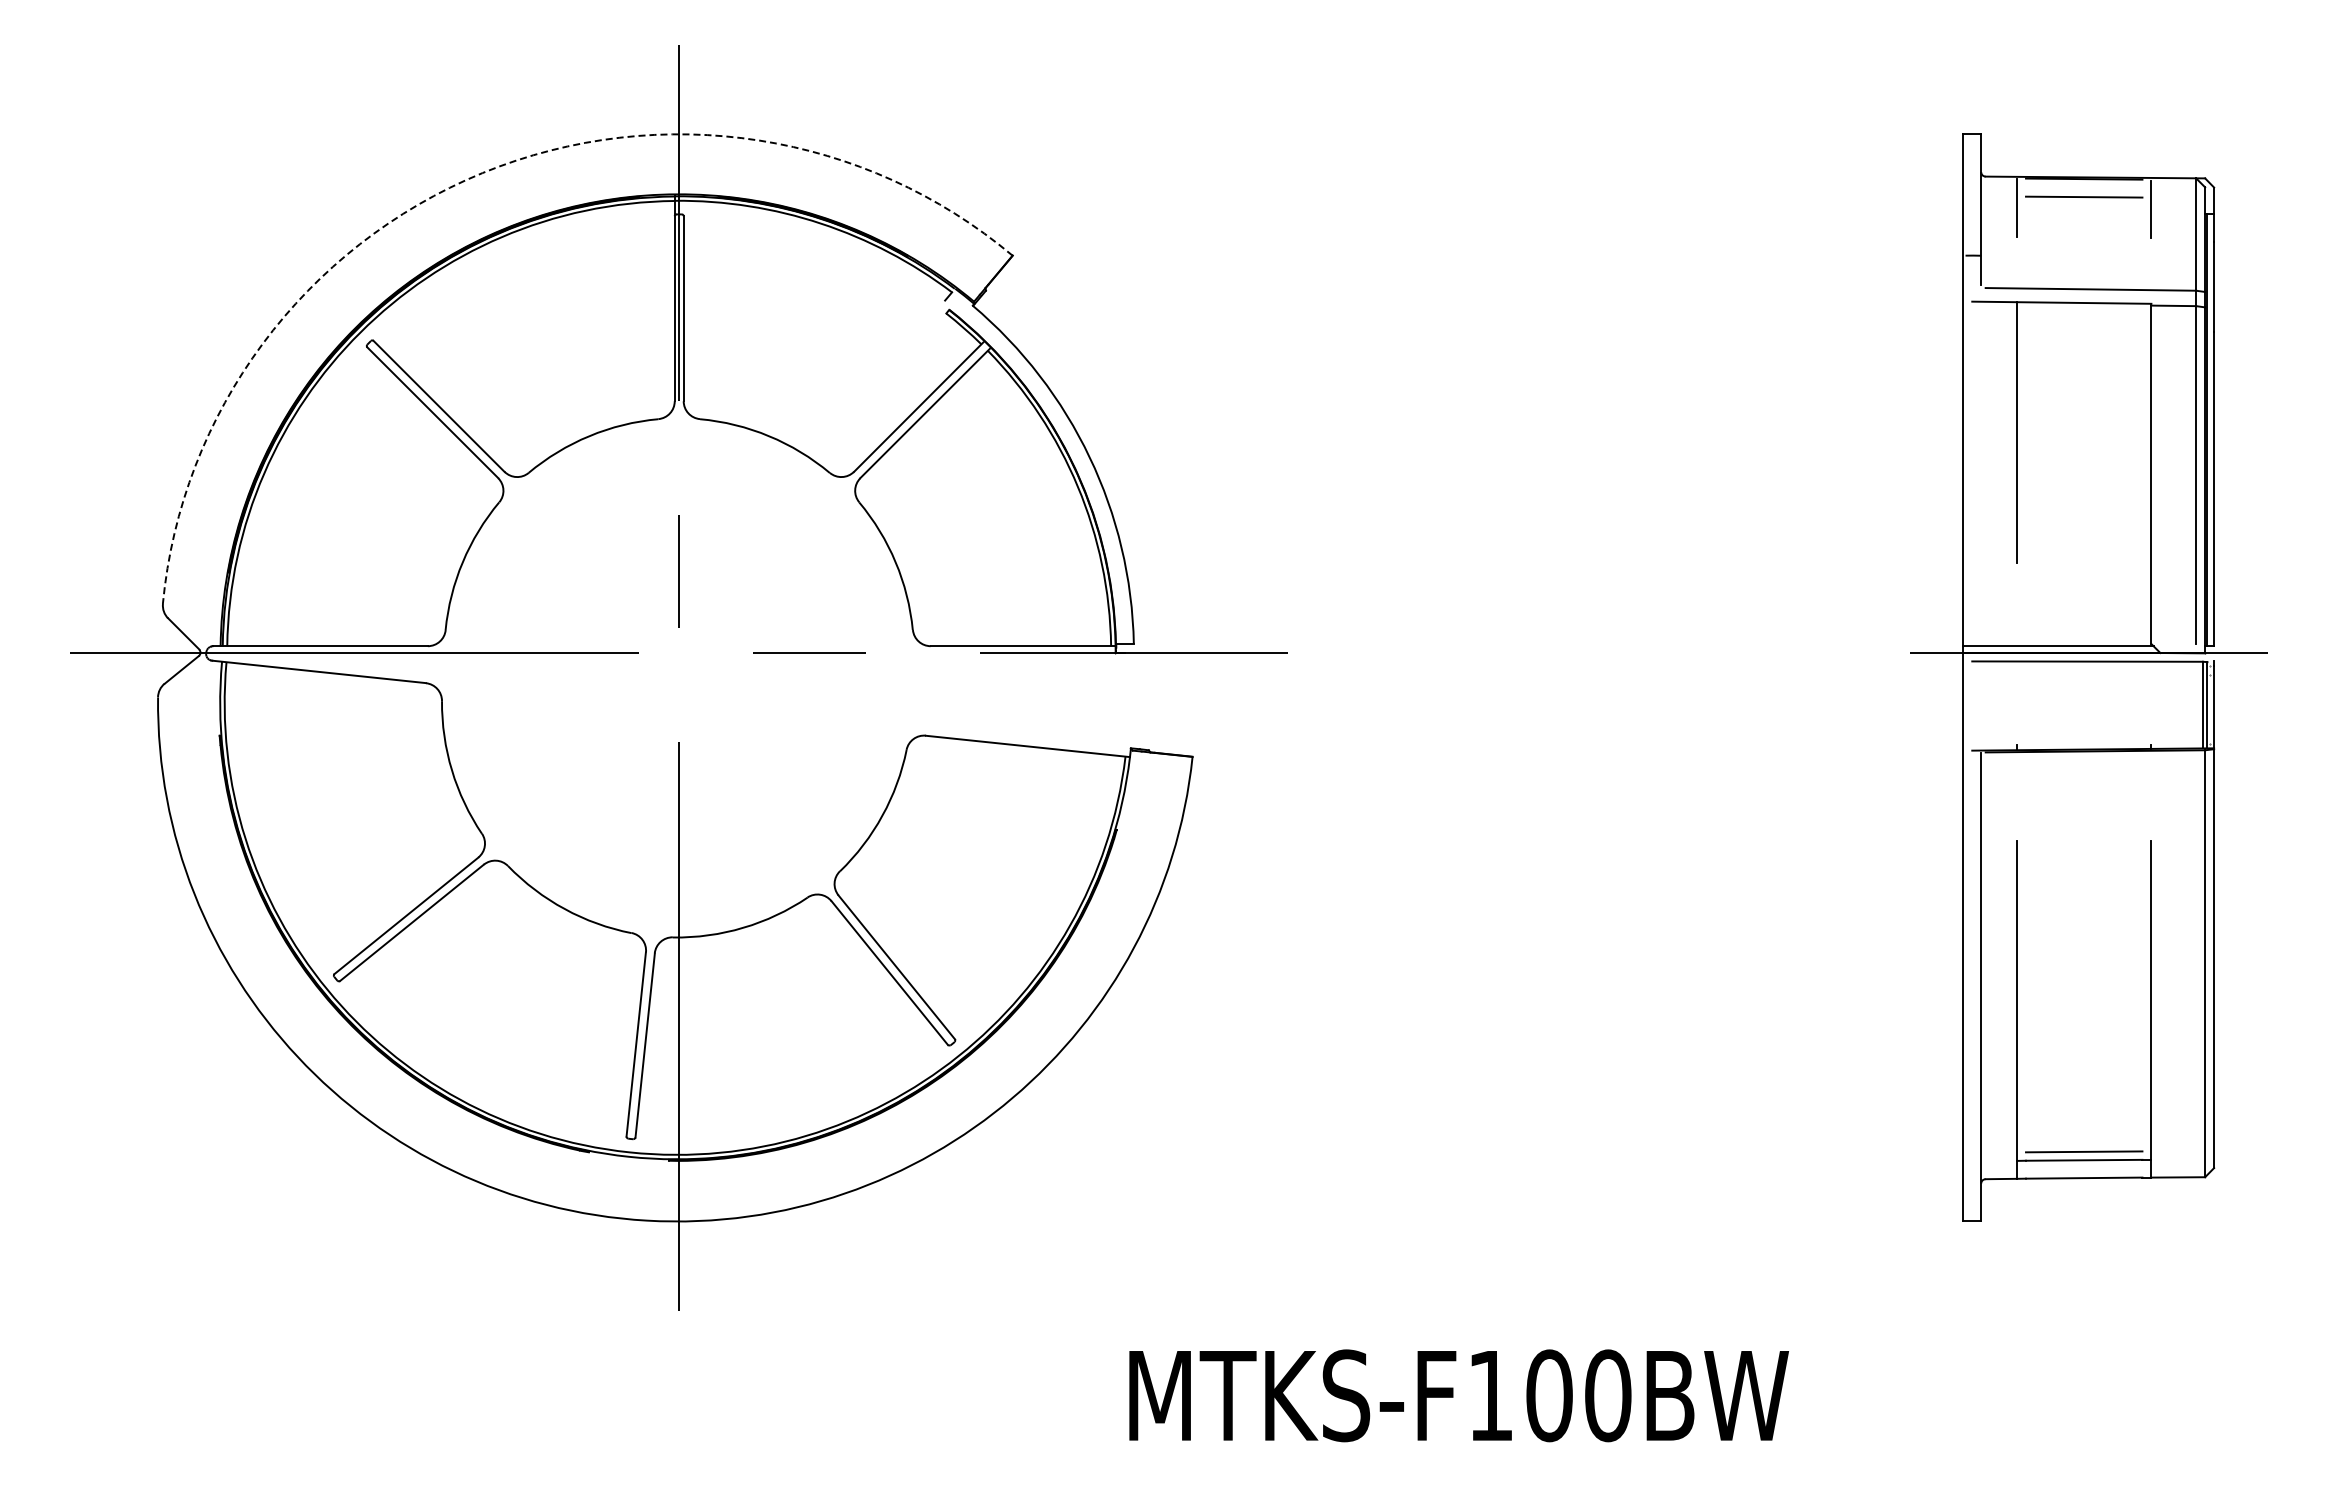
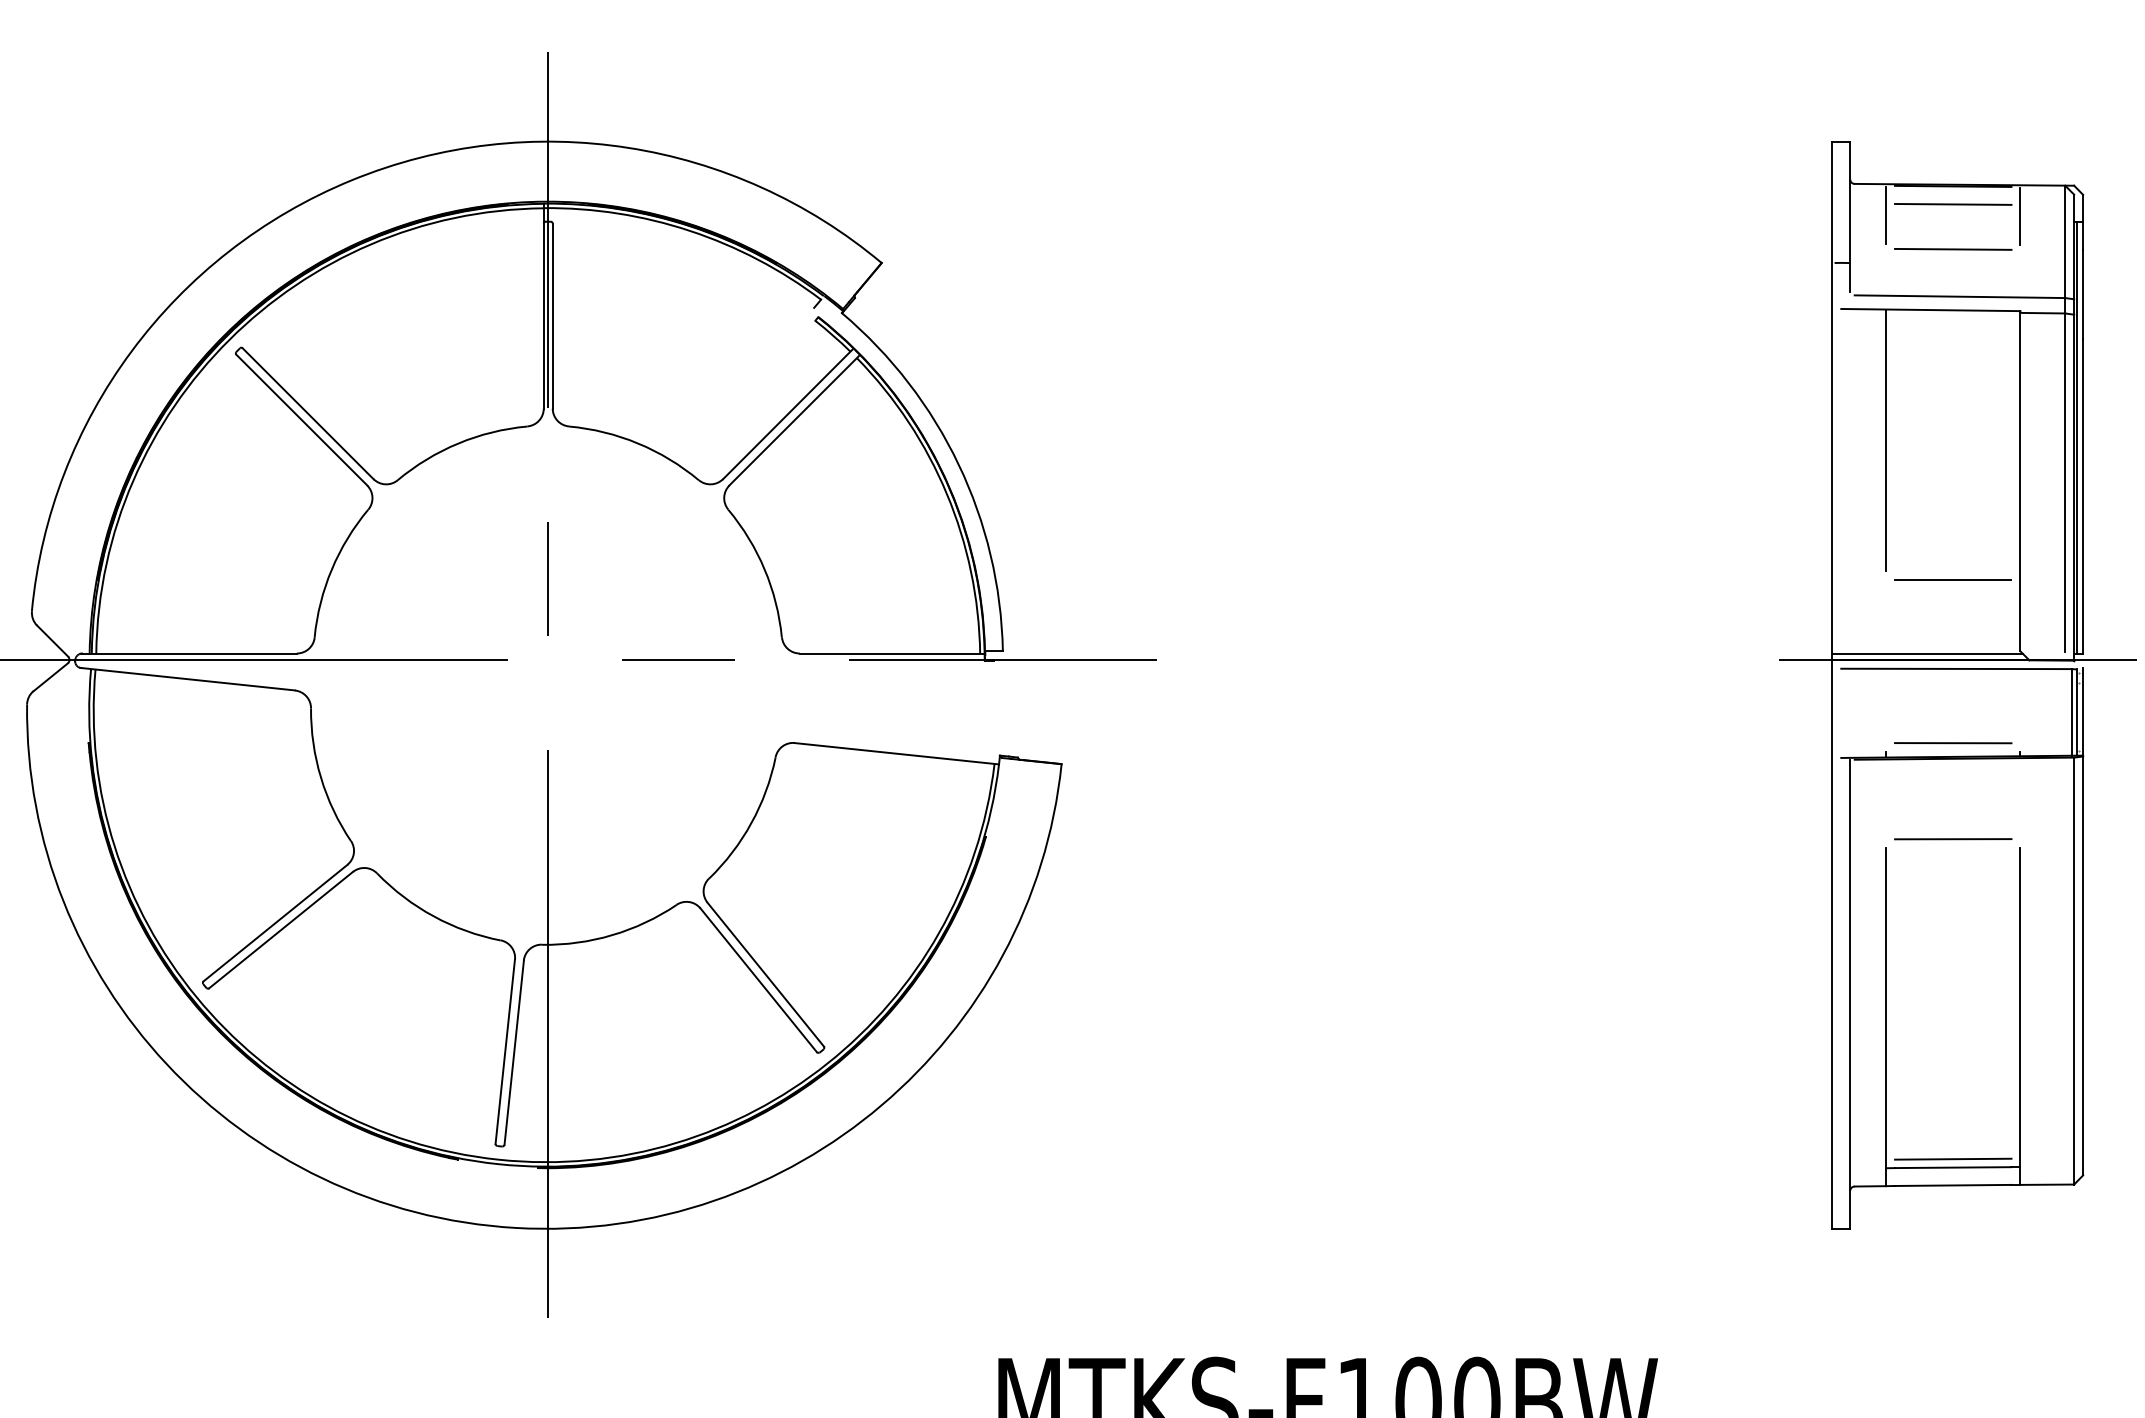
arc: (482, 173) -> (351, 180), dashed -> solid
line: (2083, 241) -> (1952, 248), added
line: (2083, 571) -> (1952, 578), added
line: (2083, 735) -> (1952, 742), added
line: (2083, 831) -> (1952, 838), added

